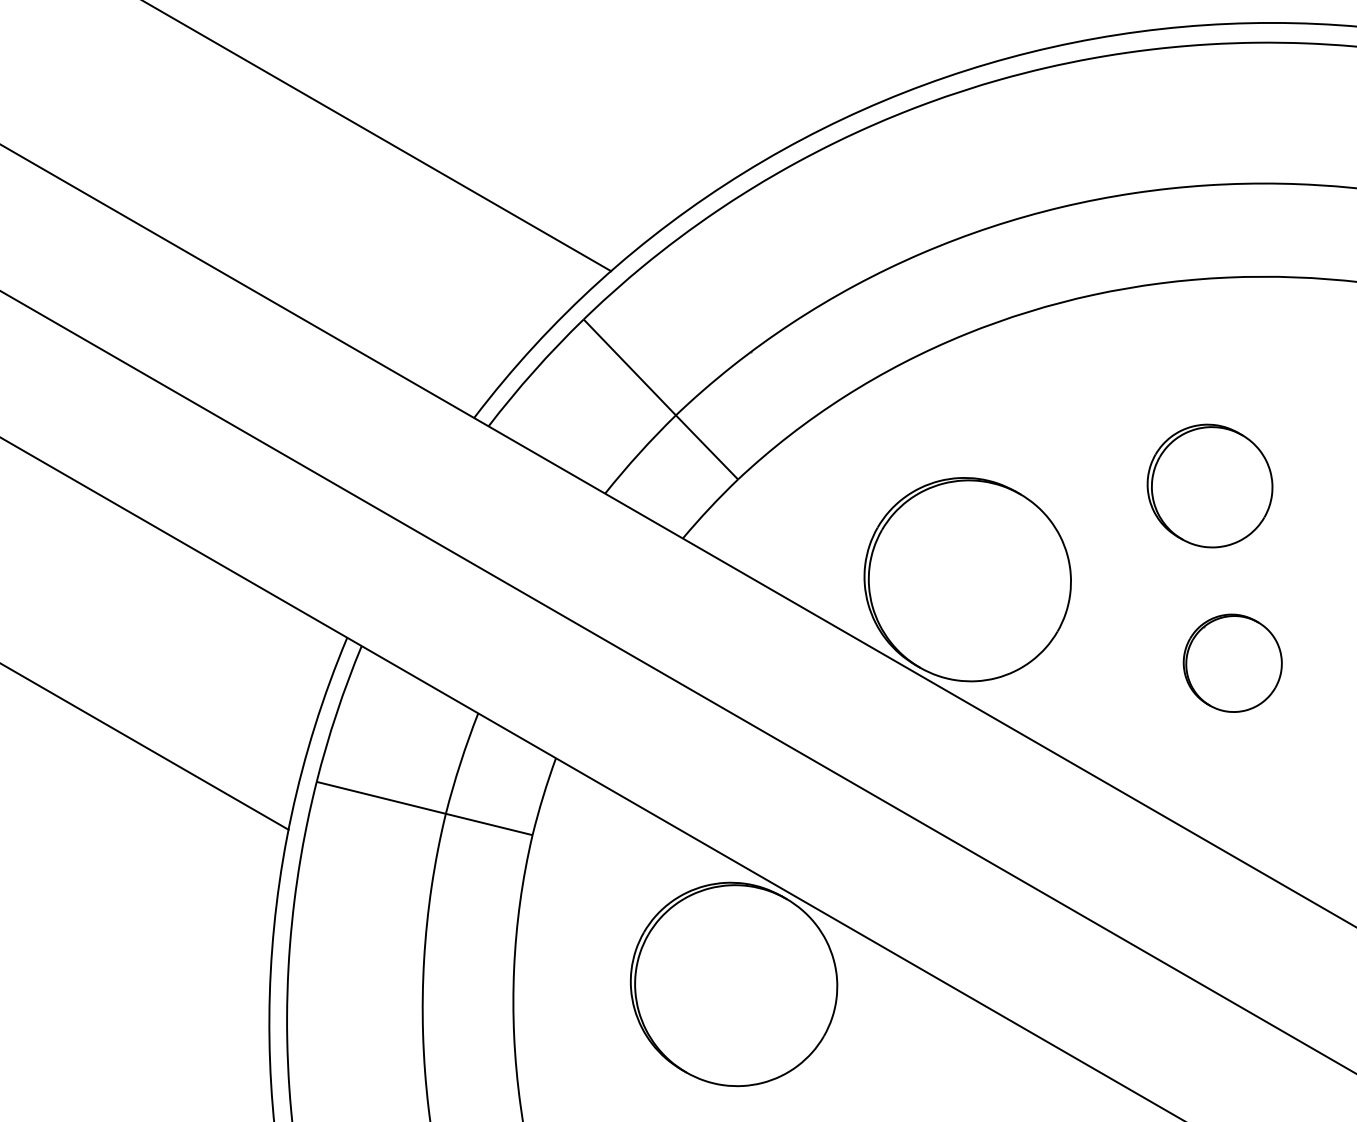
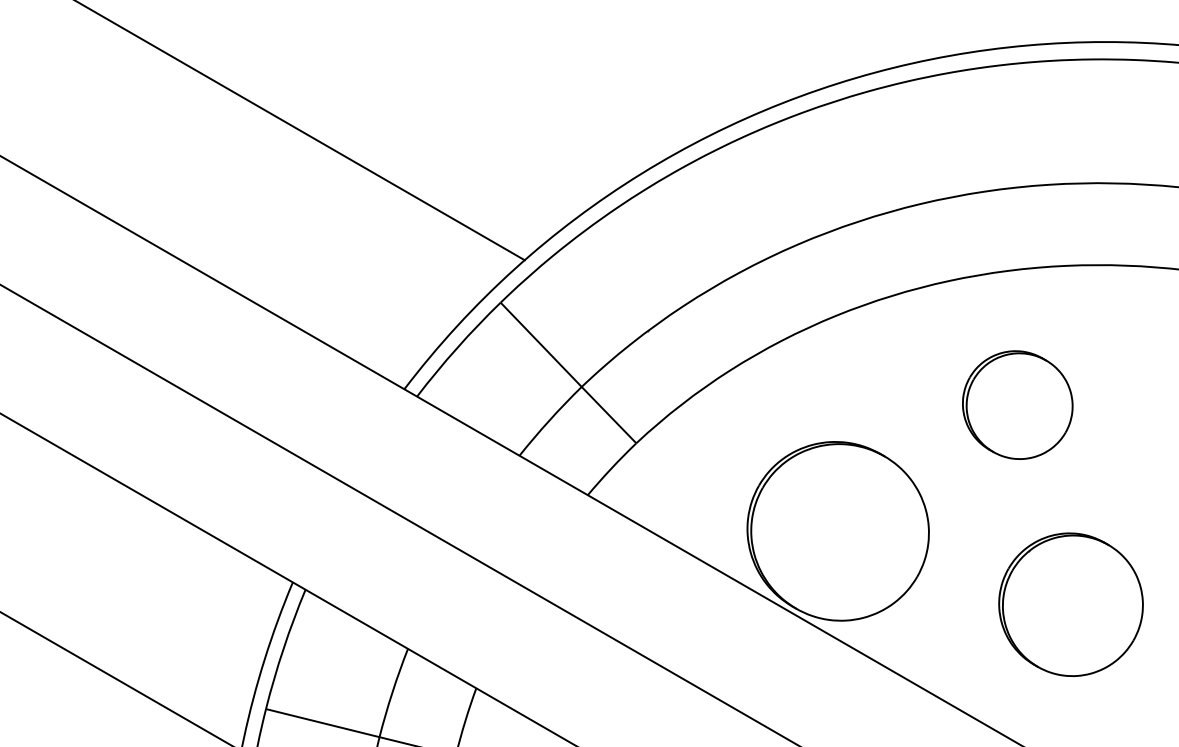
part: (1209, 485) -> (1017, 404), moved
part: (1232, 663) -> (1070, 605), size x1.67

